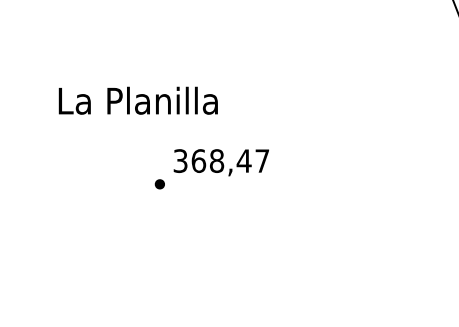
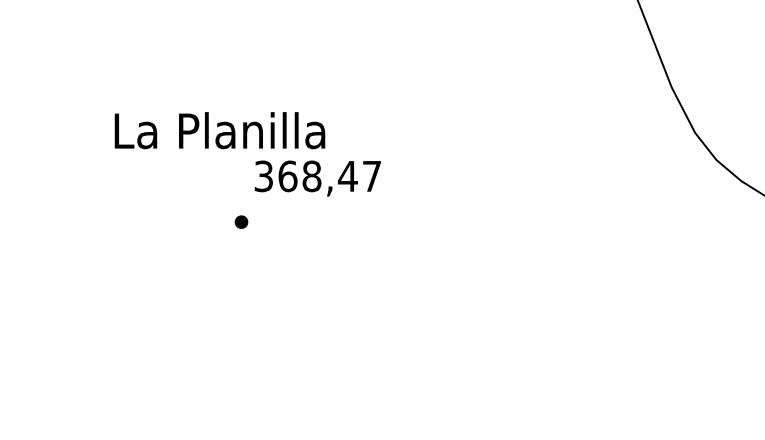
text: (138, 100) -> (219, 130), moved
text: (221, 162) -> (317, 178), moved

